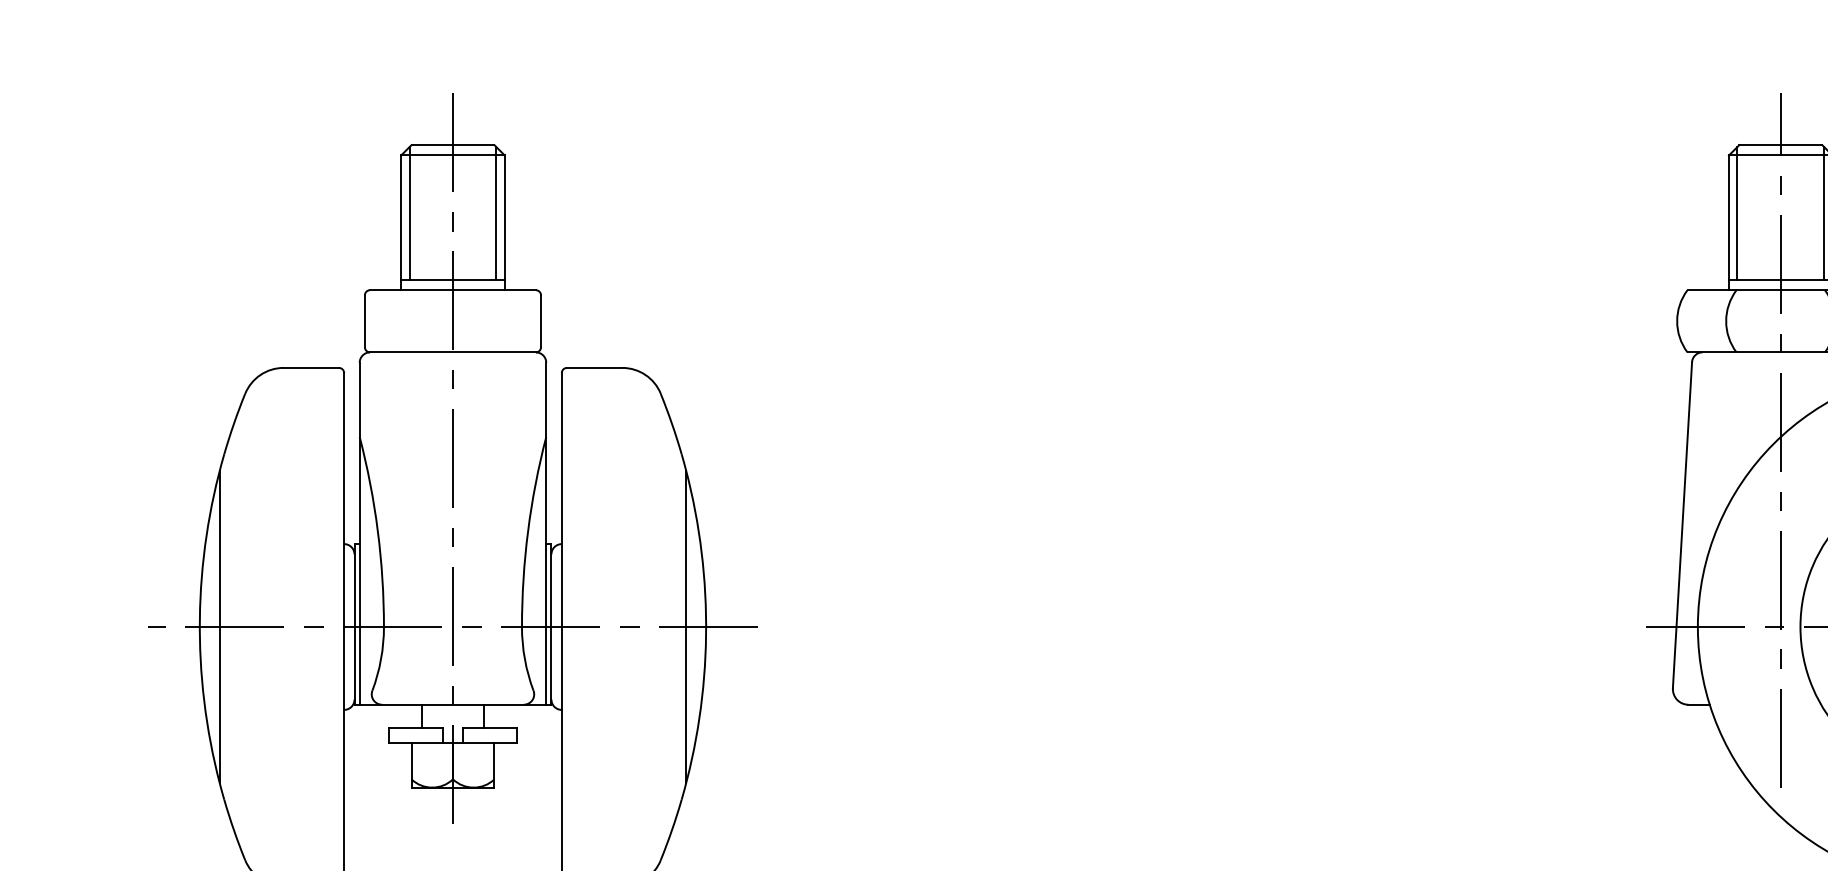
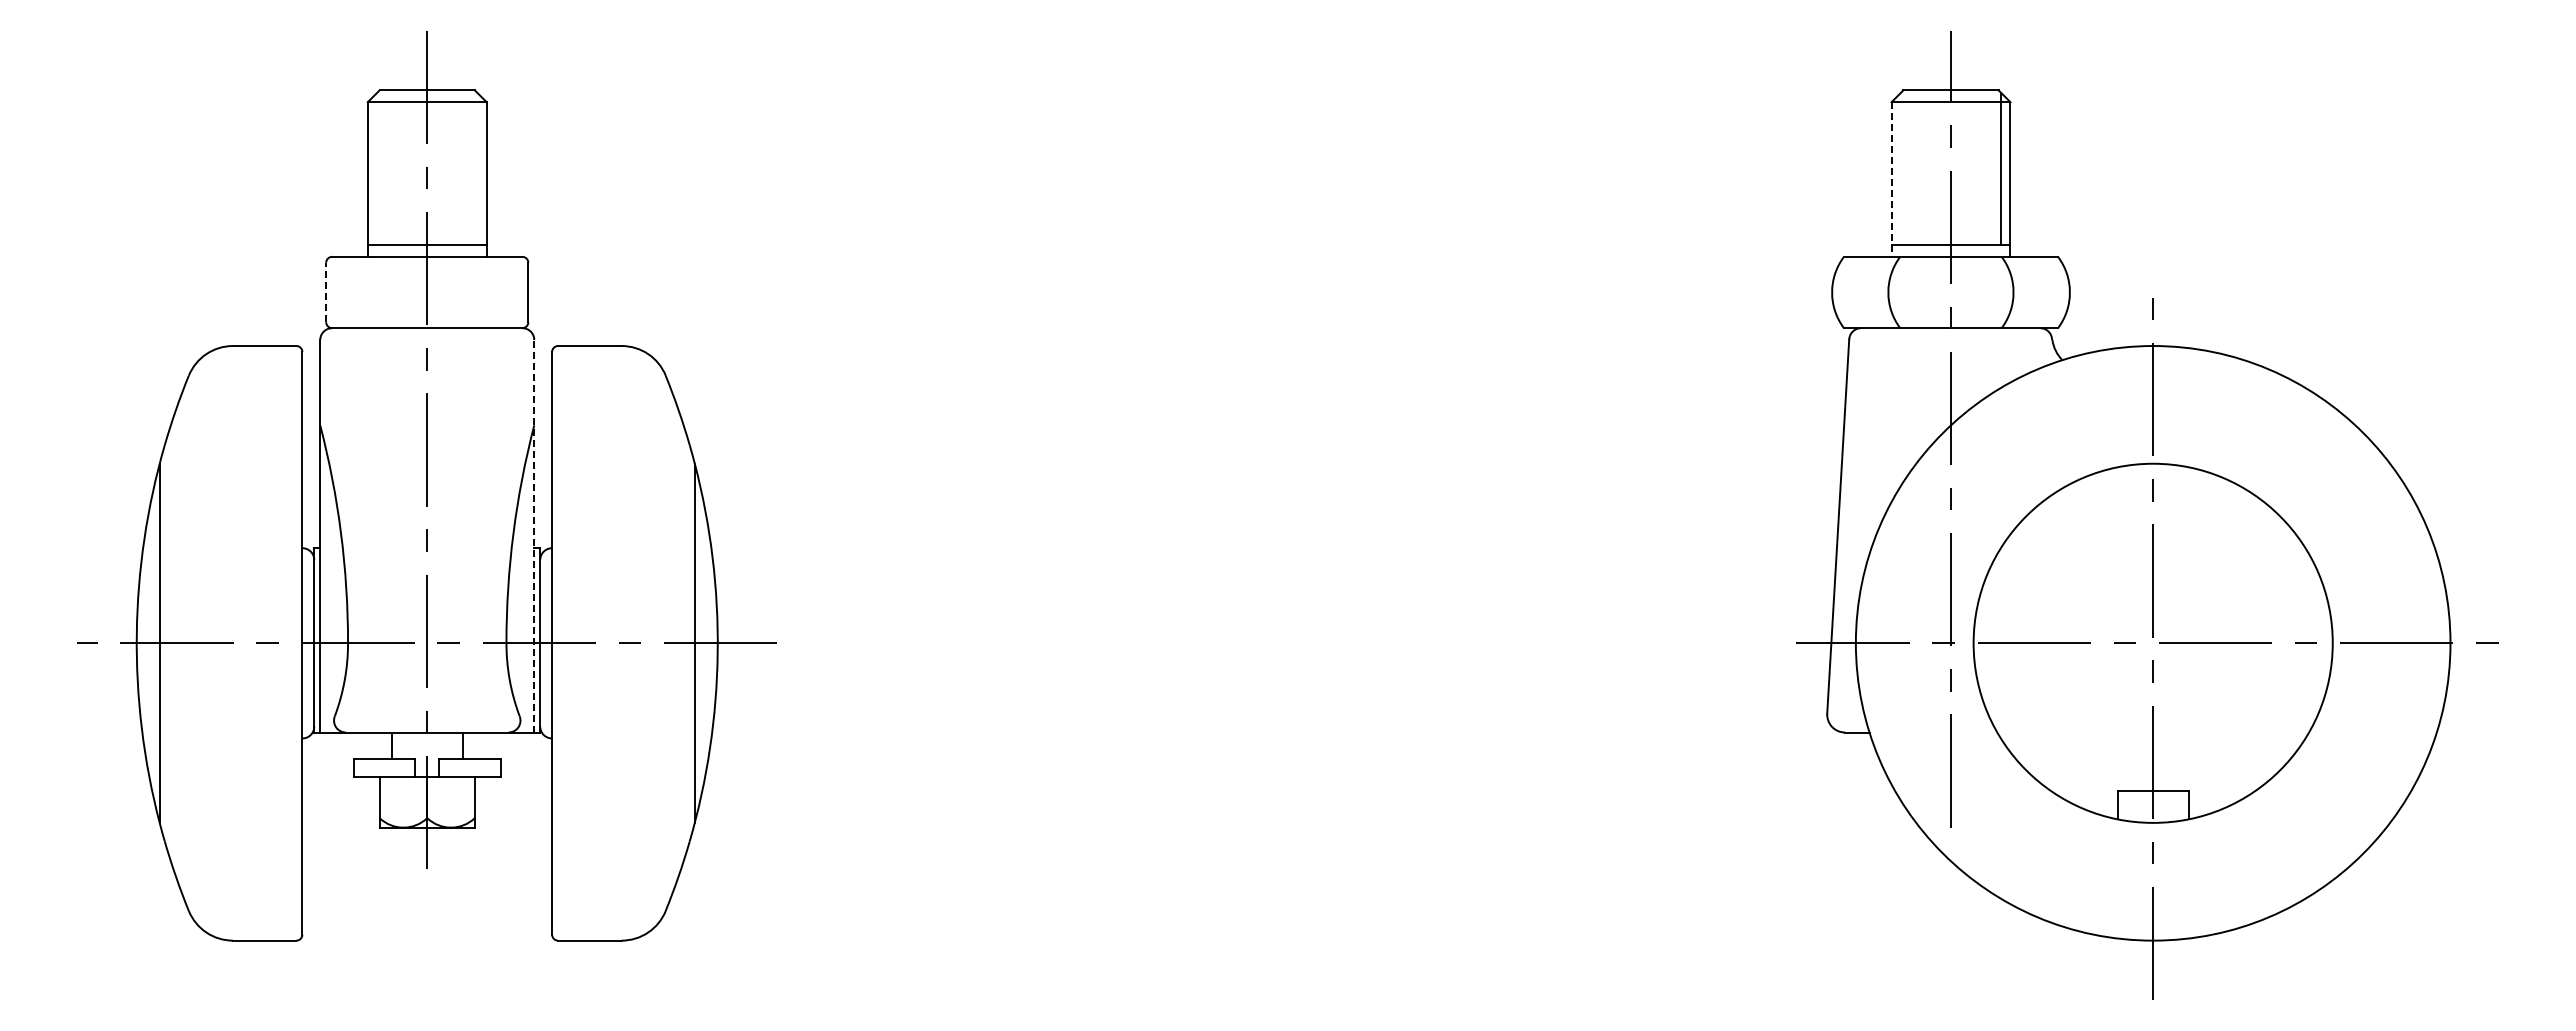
line: (409, 213) -> (377, 168), removed
line: (496, 213) -> (477, 168), removed
line: (1737, 213) -> (1901, 168), removed
line: (1728, 223) -> (1891, 180), solid -> dashed
line: (365, 321) -> (326, 292), solid -> dashed
line: (546, 533) -> (534, 535), solid -> dashed

